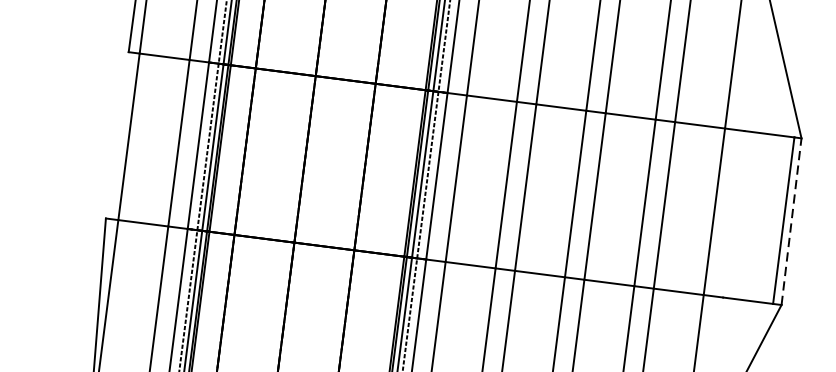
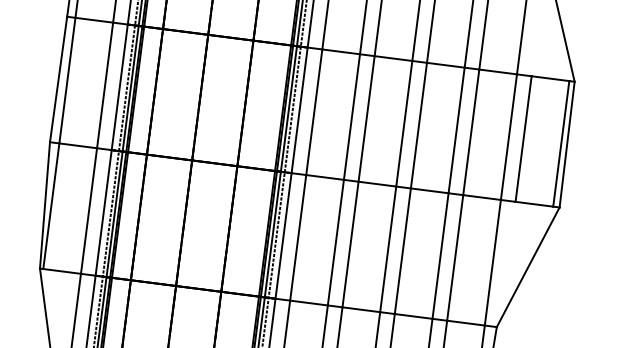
line: (117, 135) -> (58, 79), added
line: (733, 213) -> (523, 138), added
line: (792, 221) -> (567, 144), dashed -> solid

